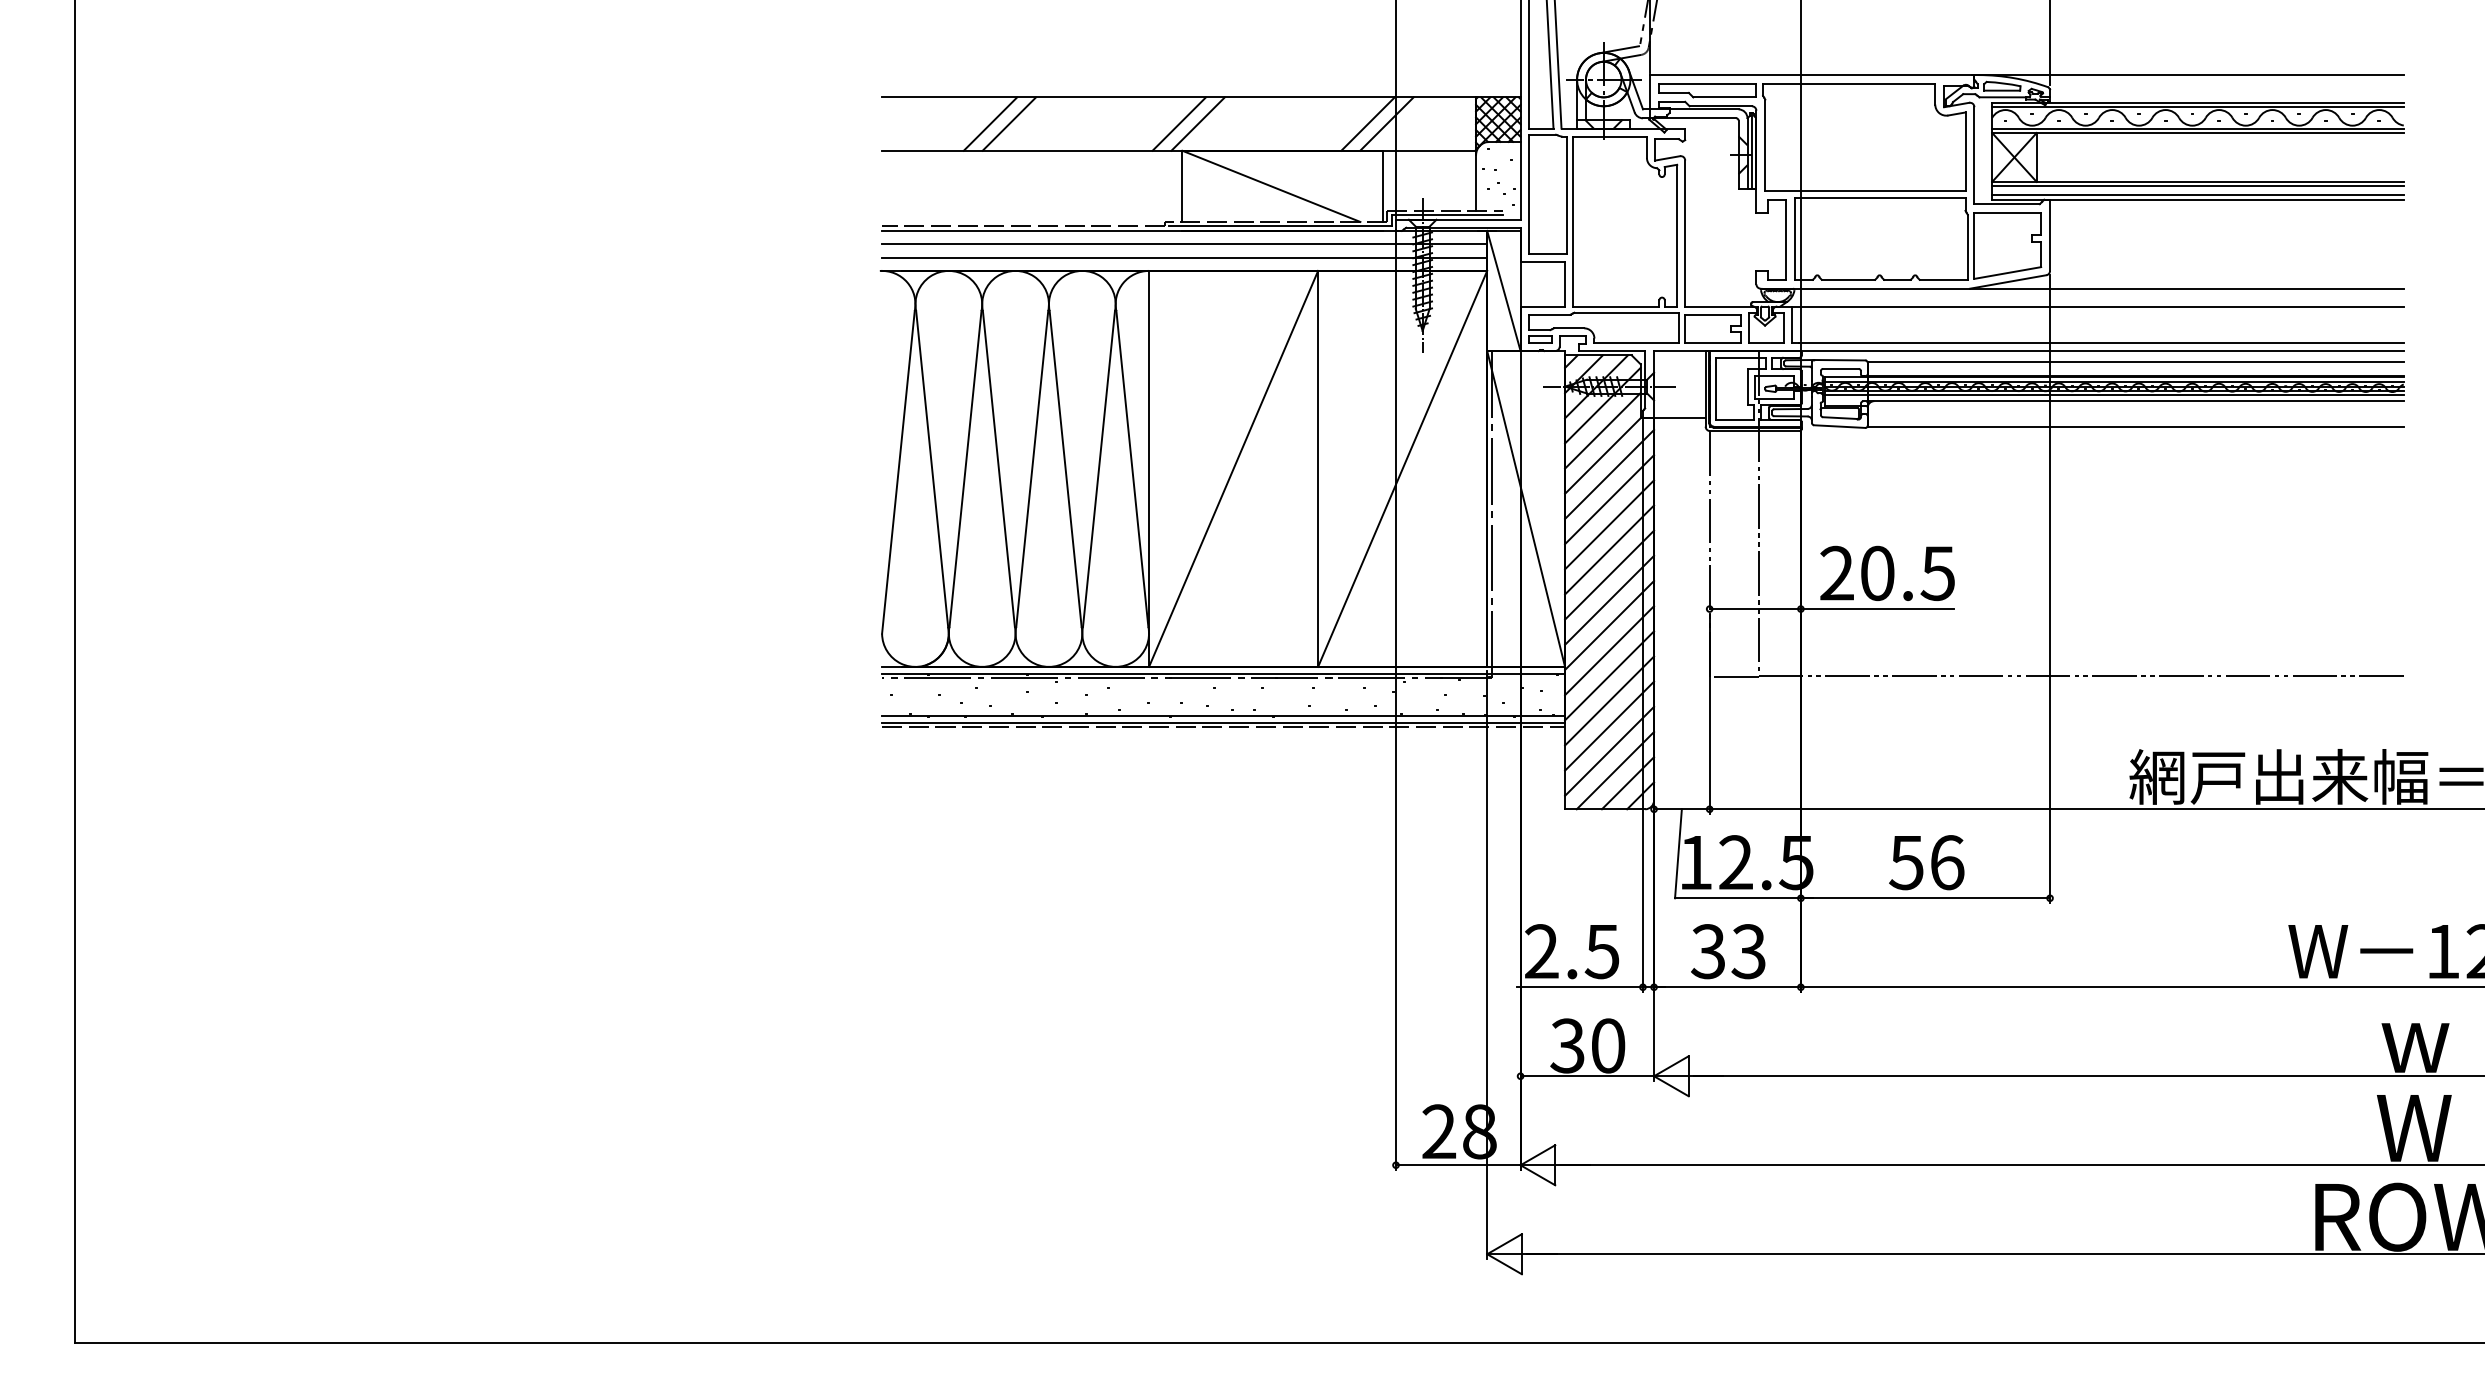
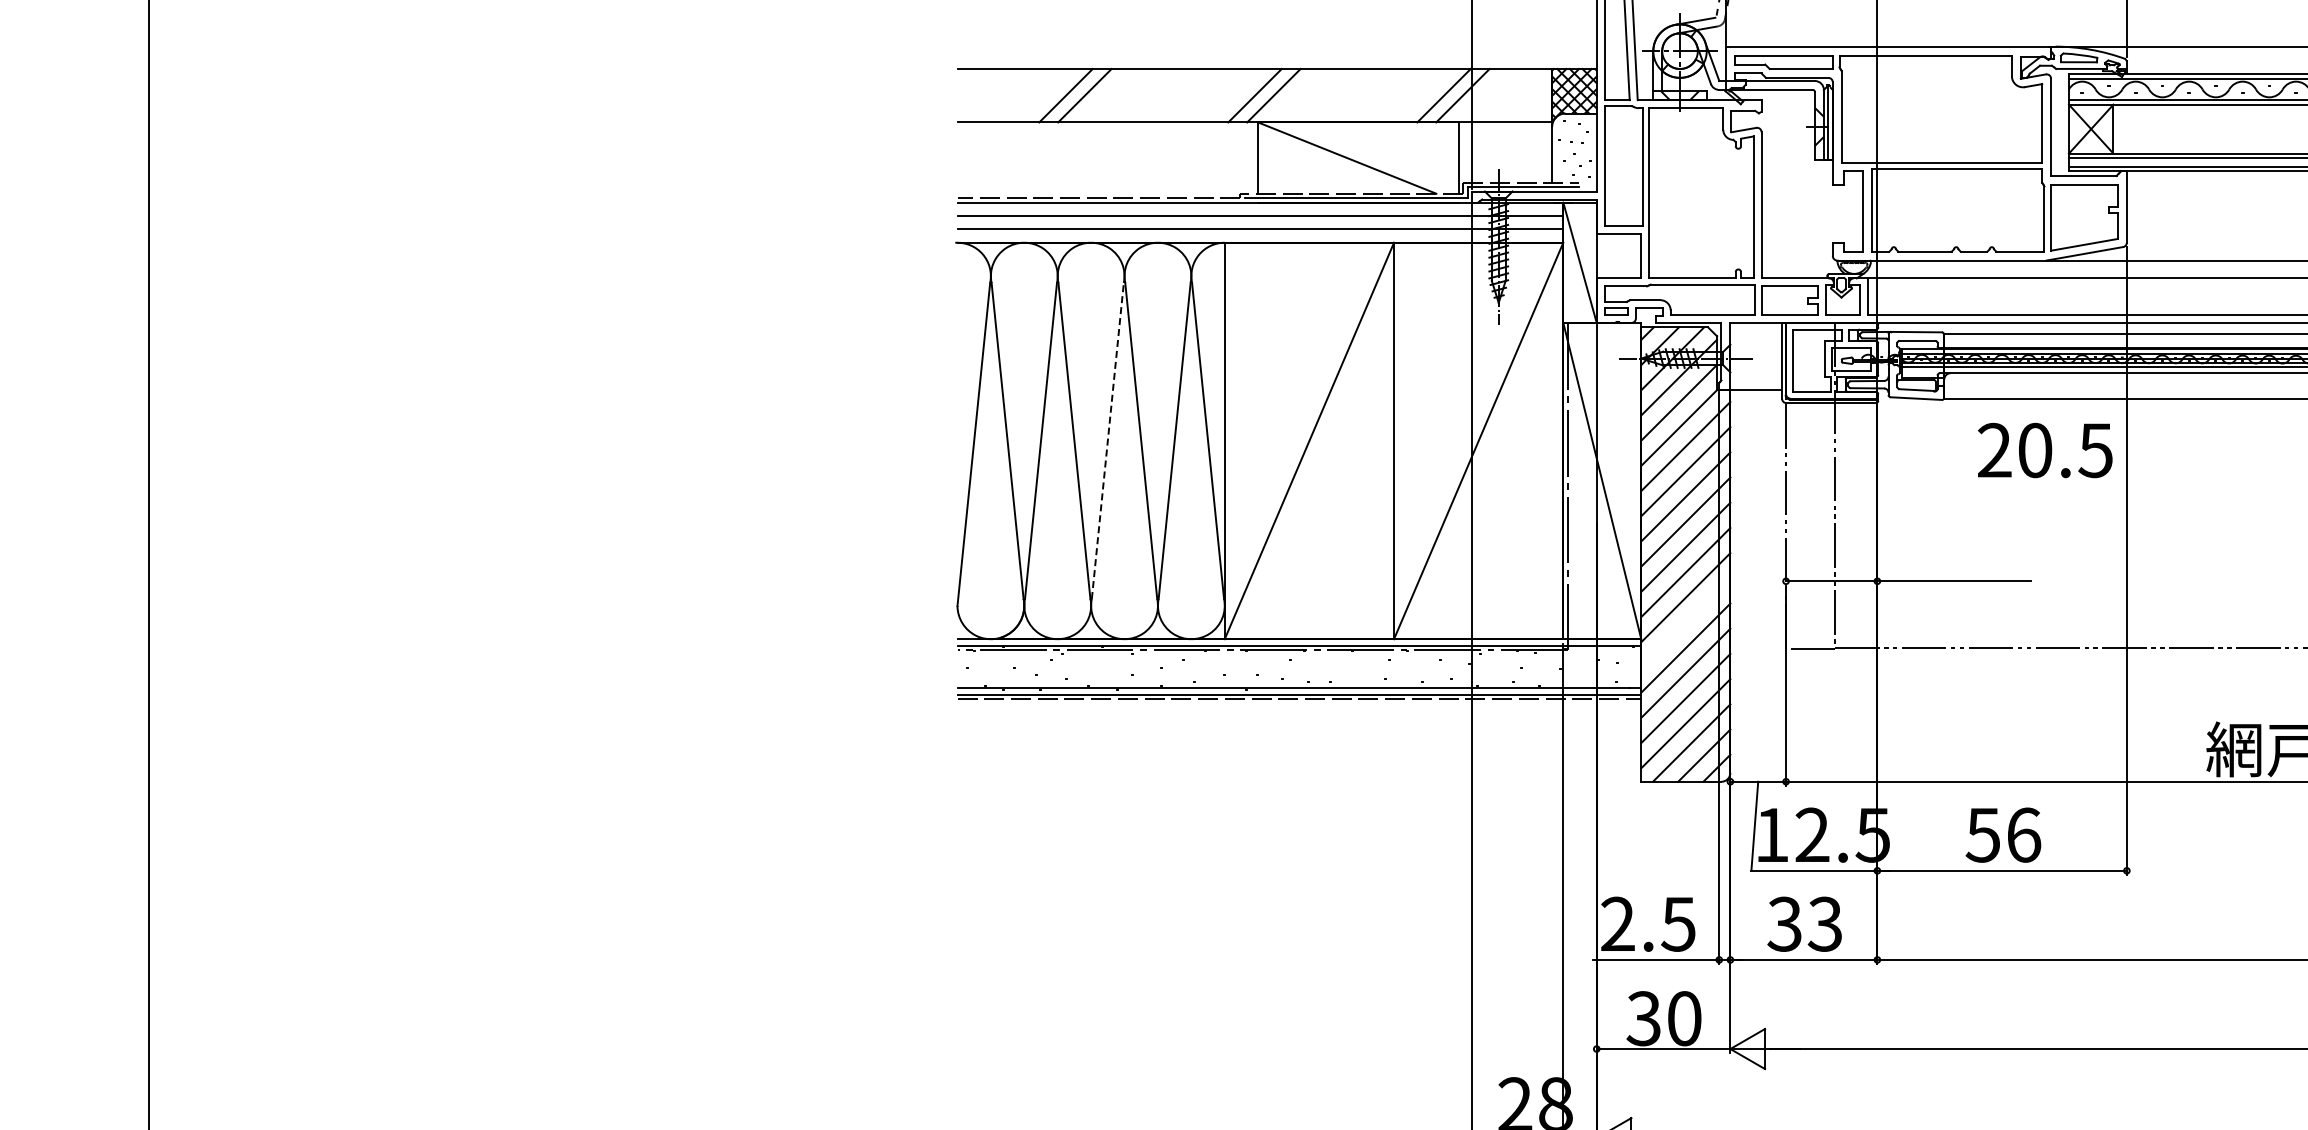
line: (1032, 468) -> (1108, 440), solid -> dashed
text: (1887, 572) -> (2045, 449), moved
line: (1609, 650) -> (1685, 622), removed

